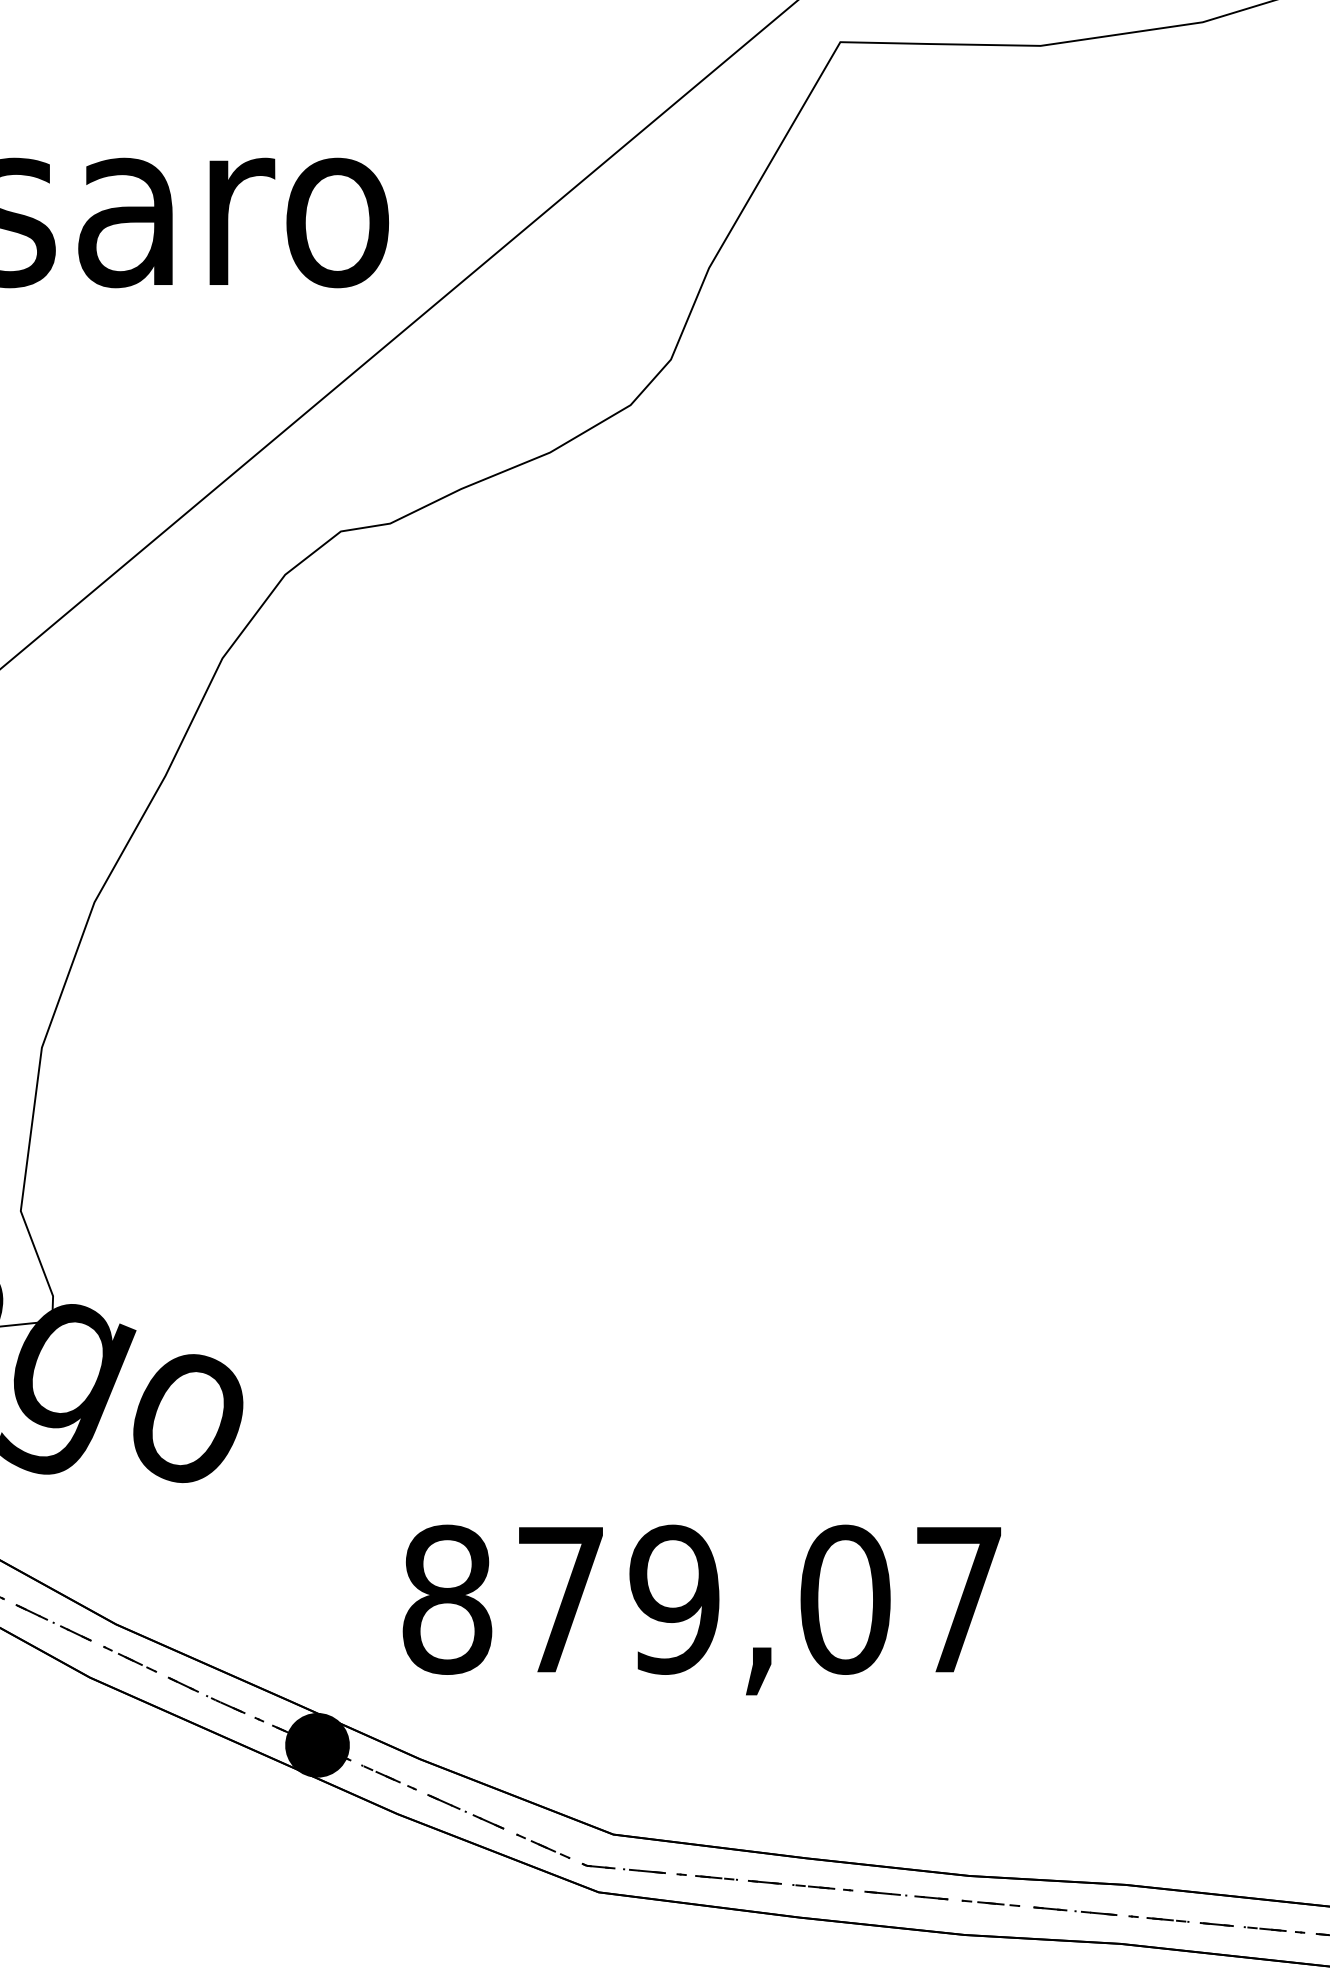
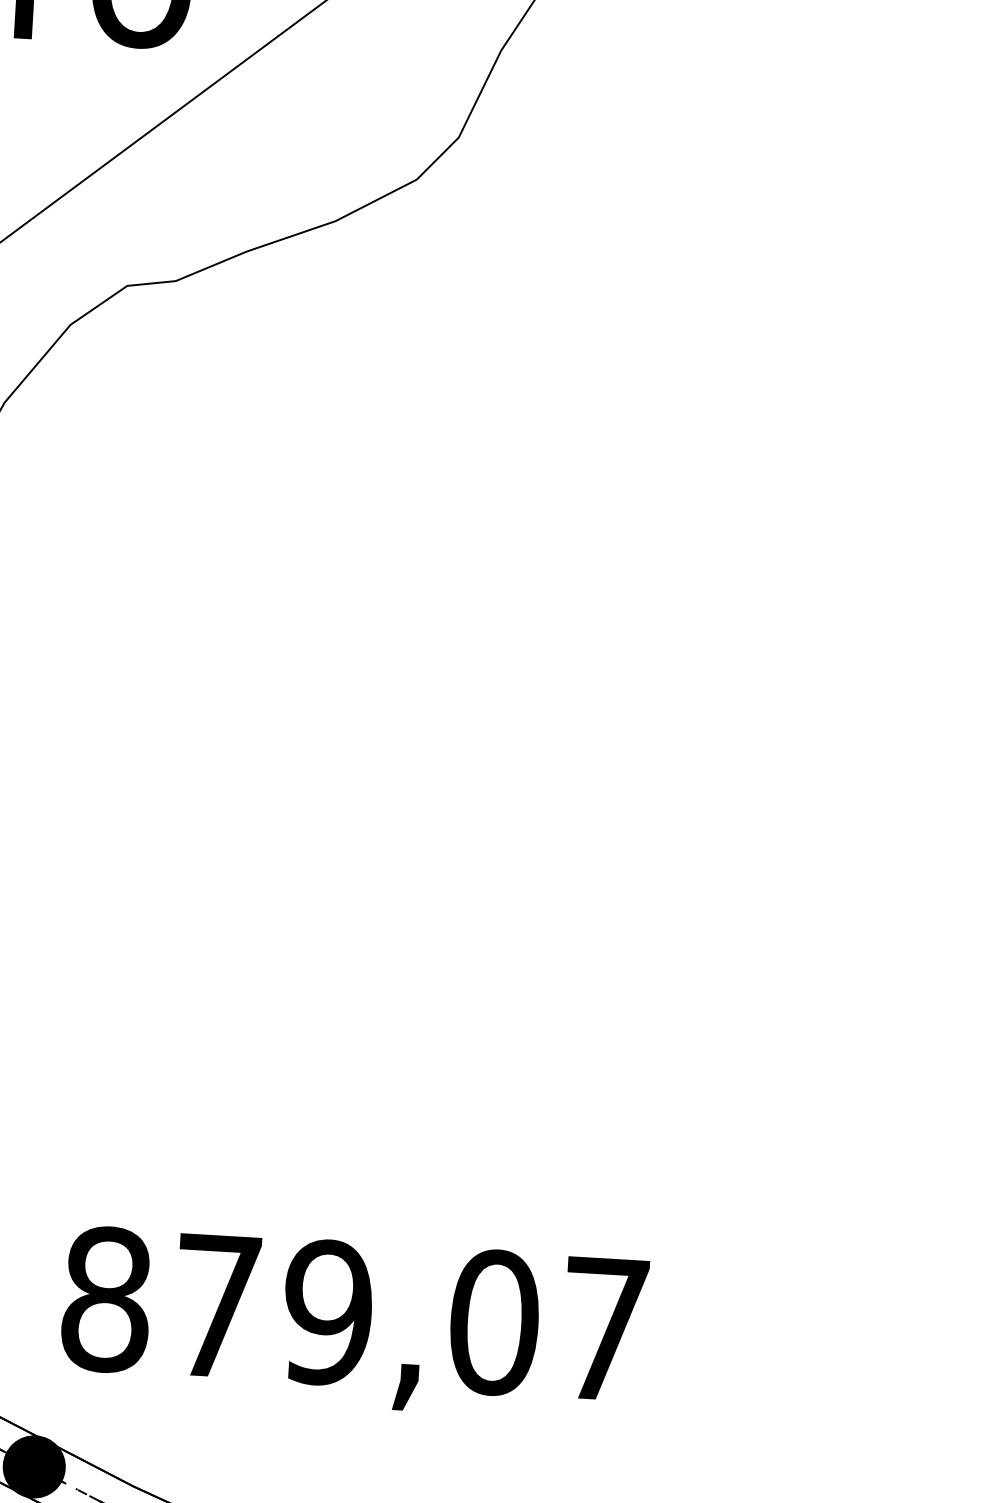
text: (701, 1609) -> (353, 1323), moved

